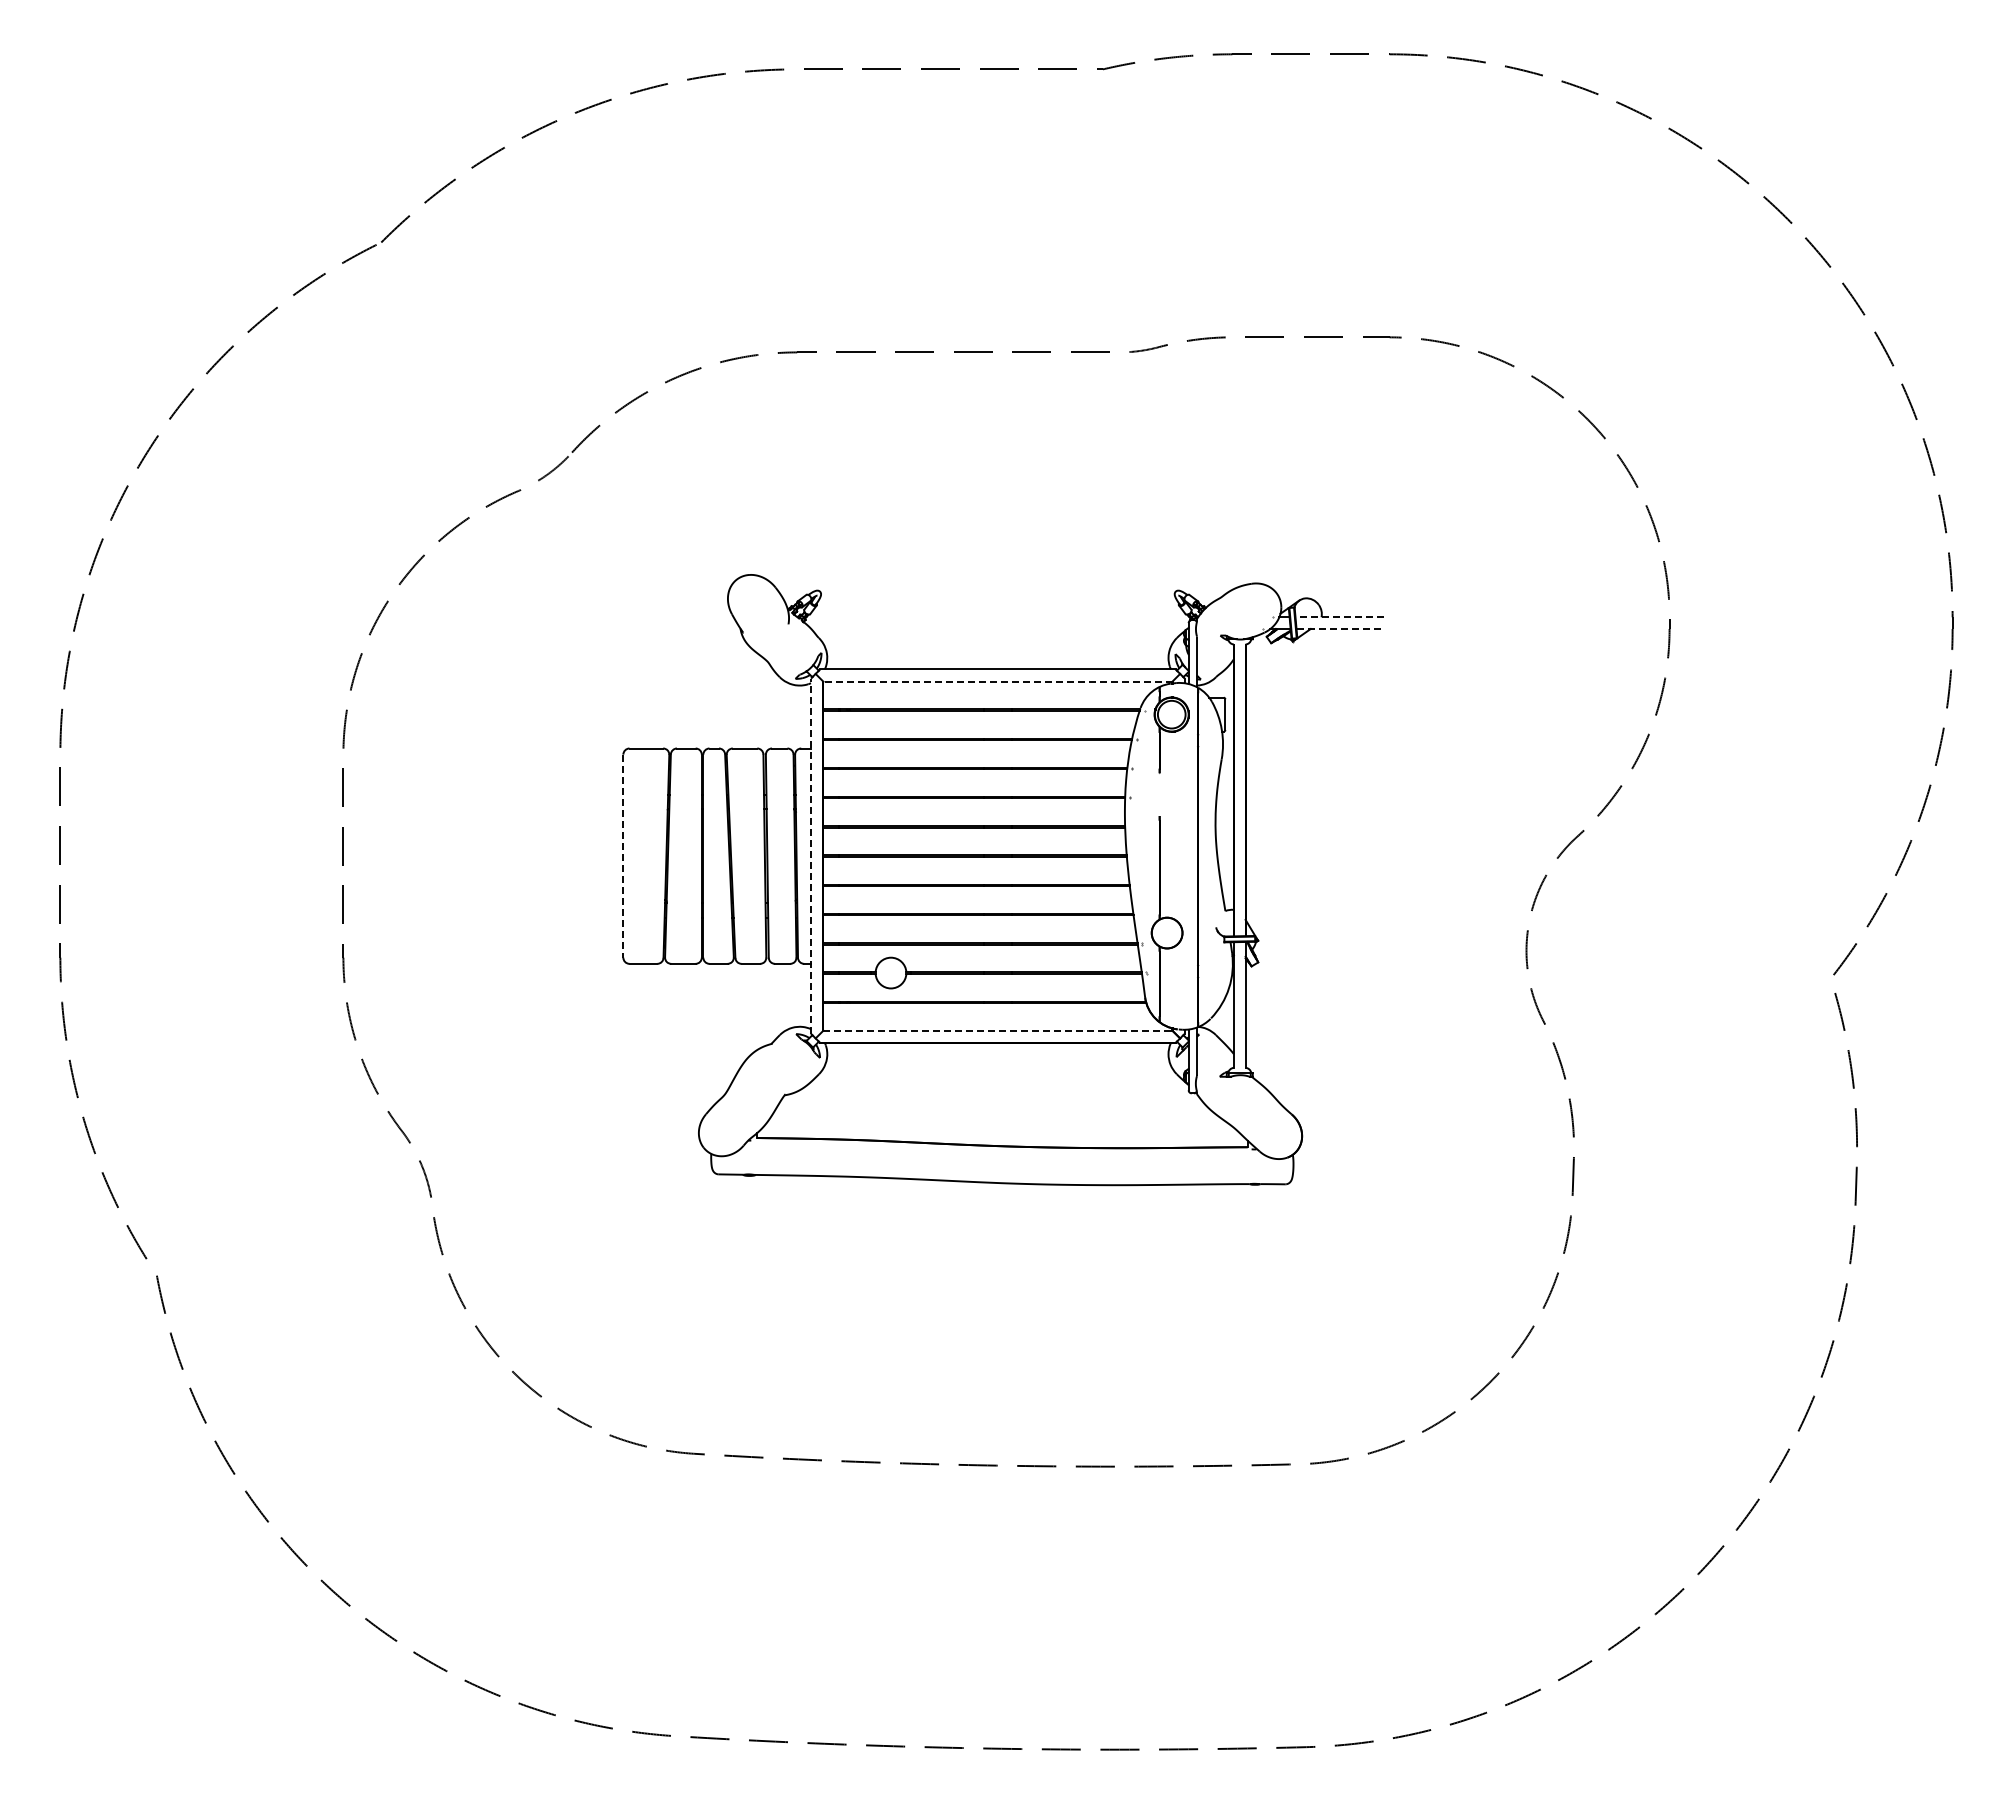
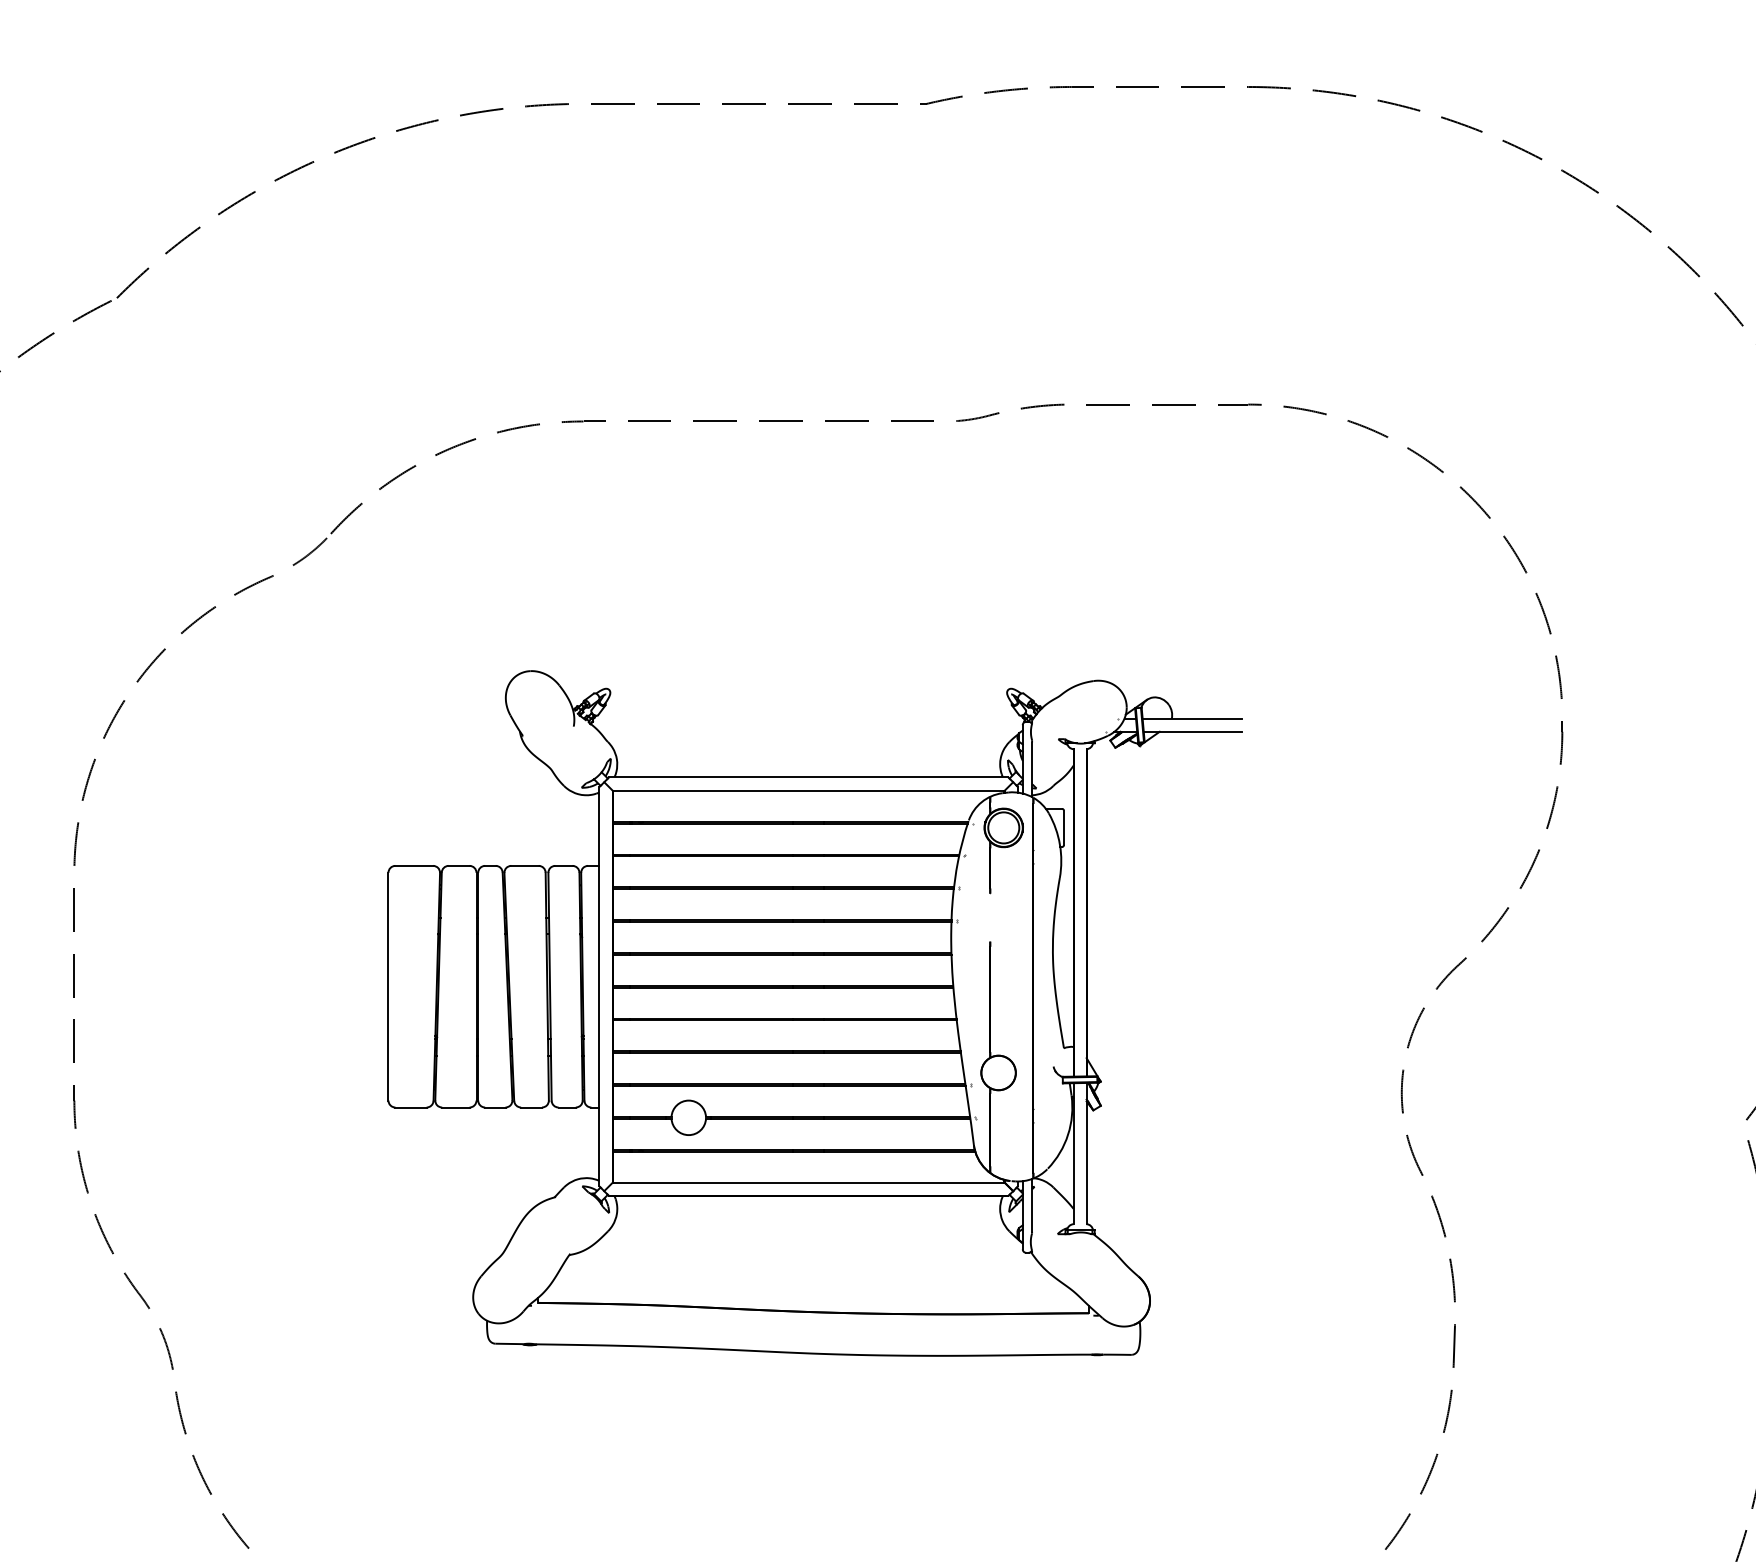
line: (1339, 617) -> (1191, 718), dashed -> solid
line: (1340, 628) -> (1193, 731), dashed -> solid
line: (997, 681) -> (808, 790), dashed -> solid
line: (623, 856) -> (388, 987), dashed -> solid
line: (811, 856) -> (599, 987), dashed -> solid
line: (997, 1030) -> (808, 1182), dashed -> solid

